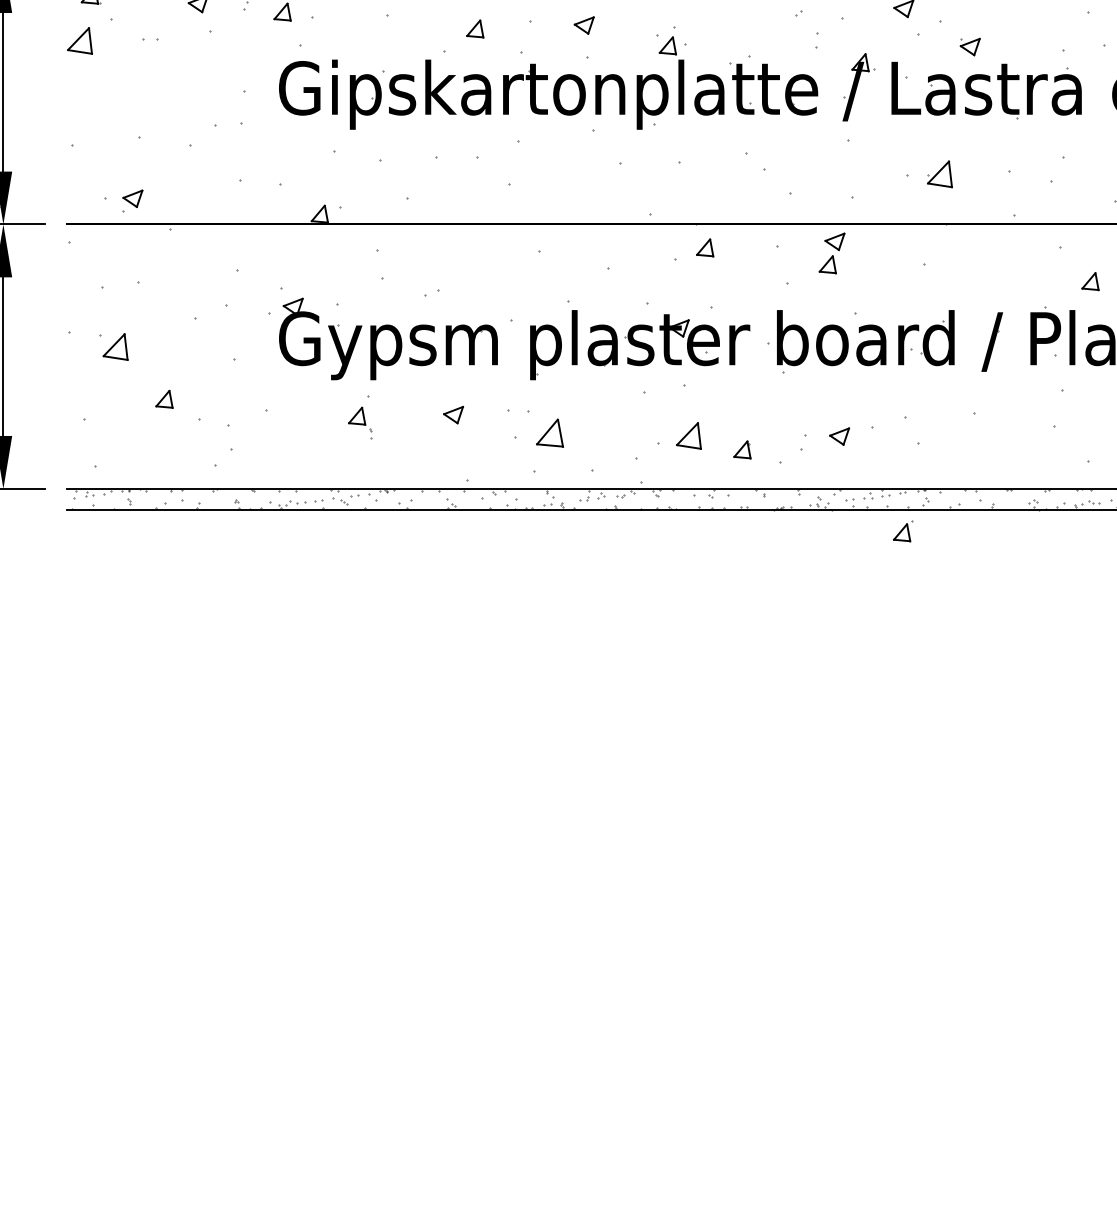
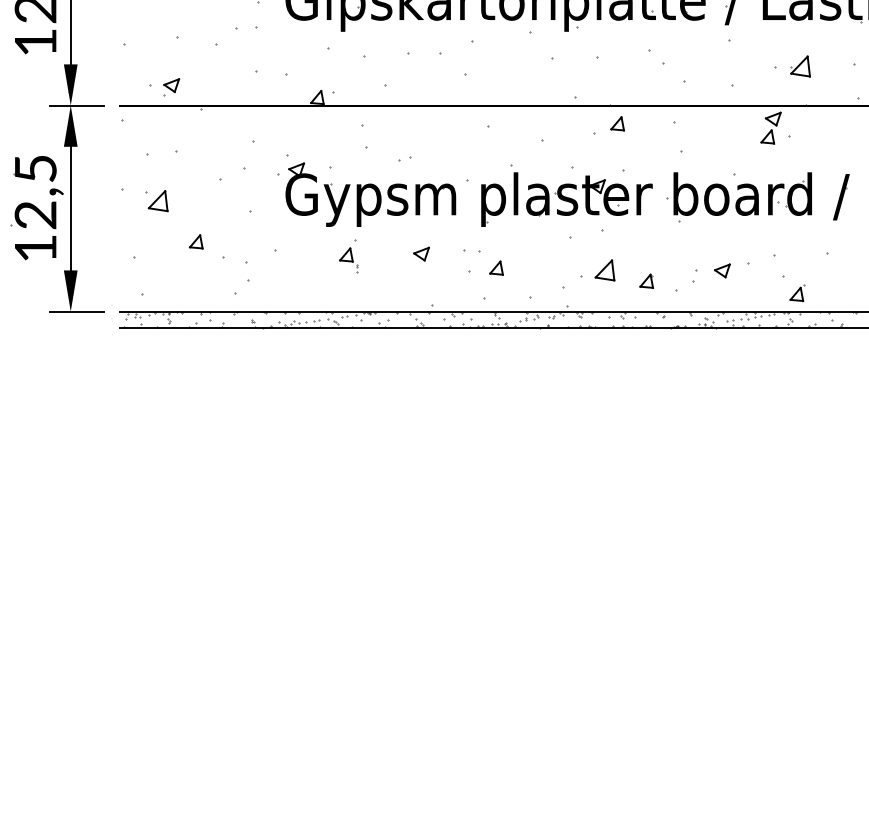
part: (831, 253) -> (770, 128), moved
part: (549, 432) -> (496, 267), size x0.62
part: (903, 531) -> (797, 293), moved

